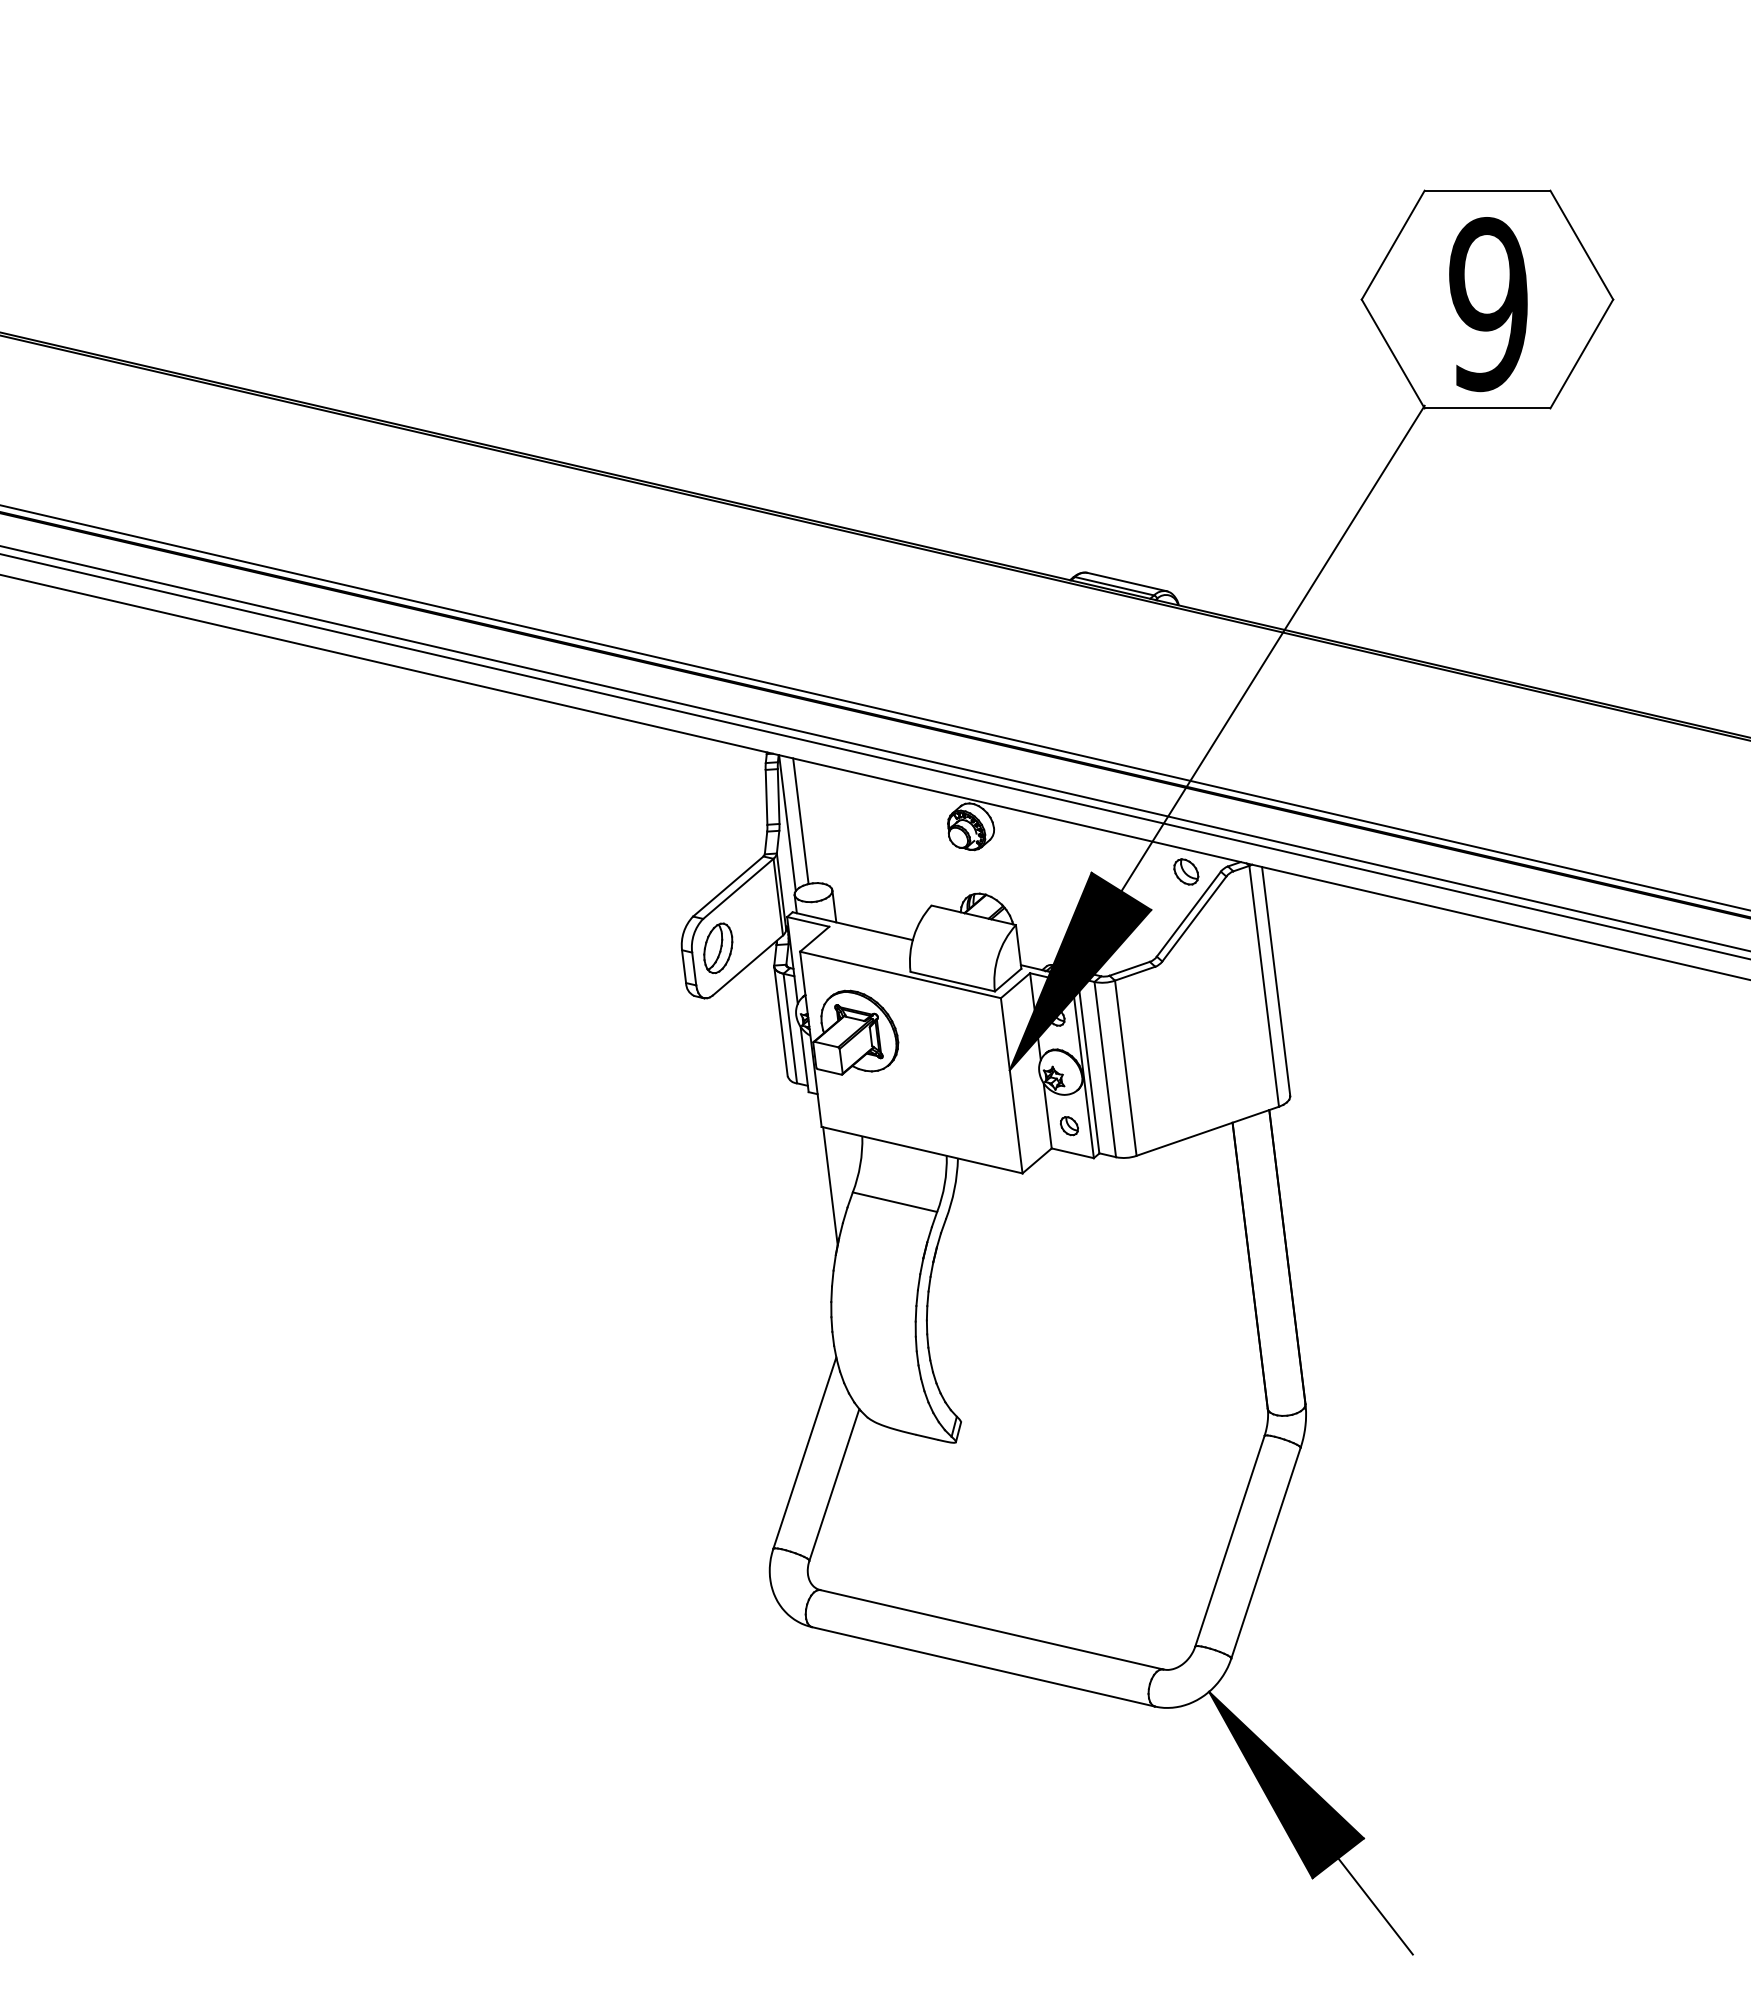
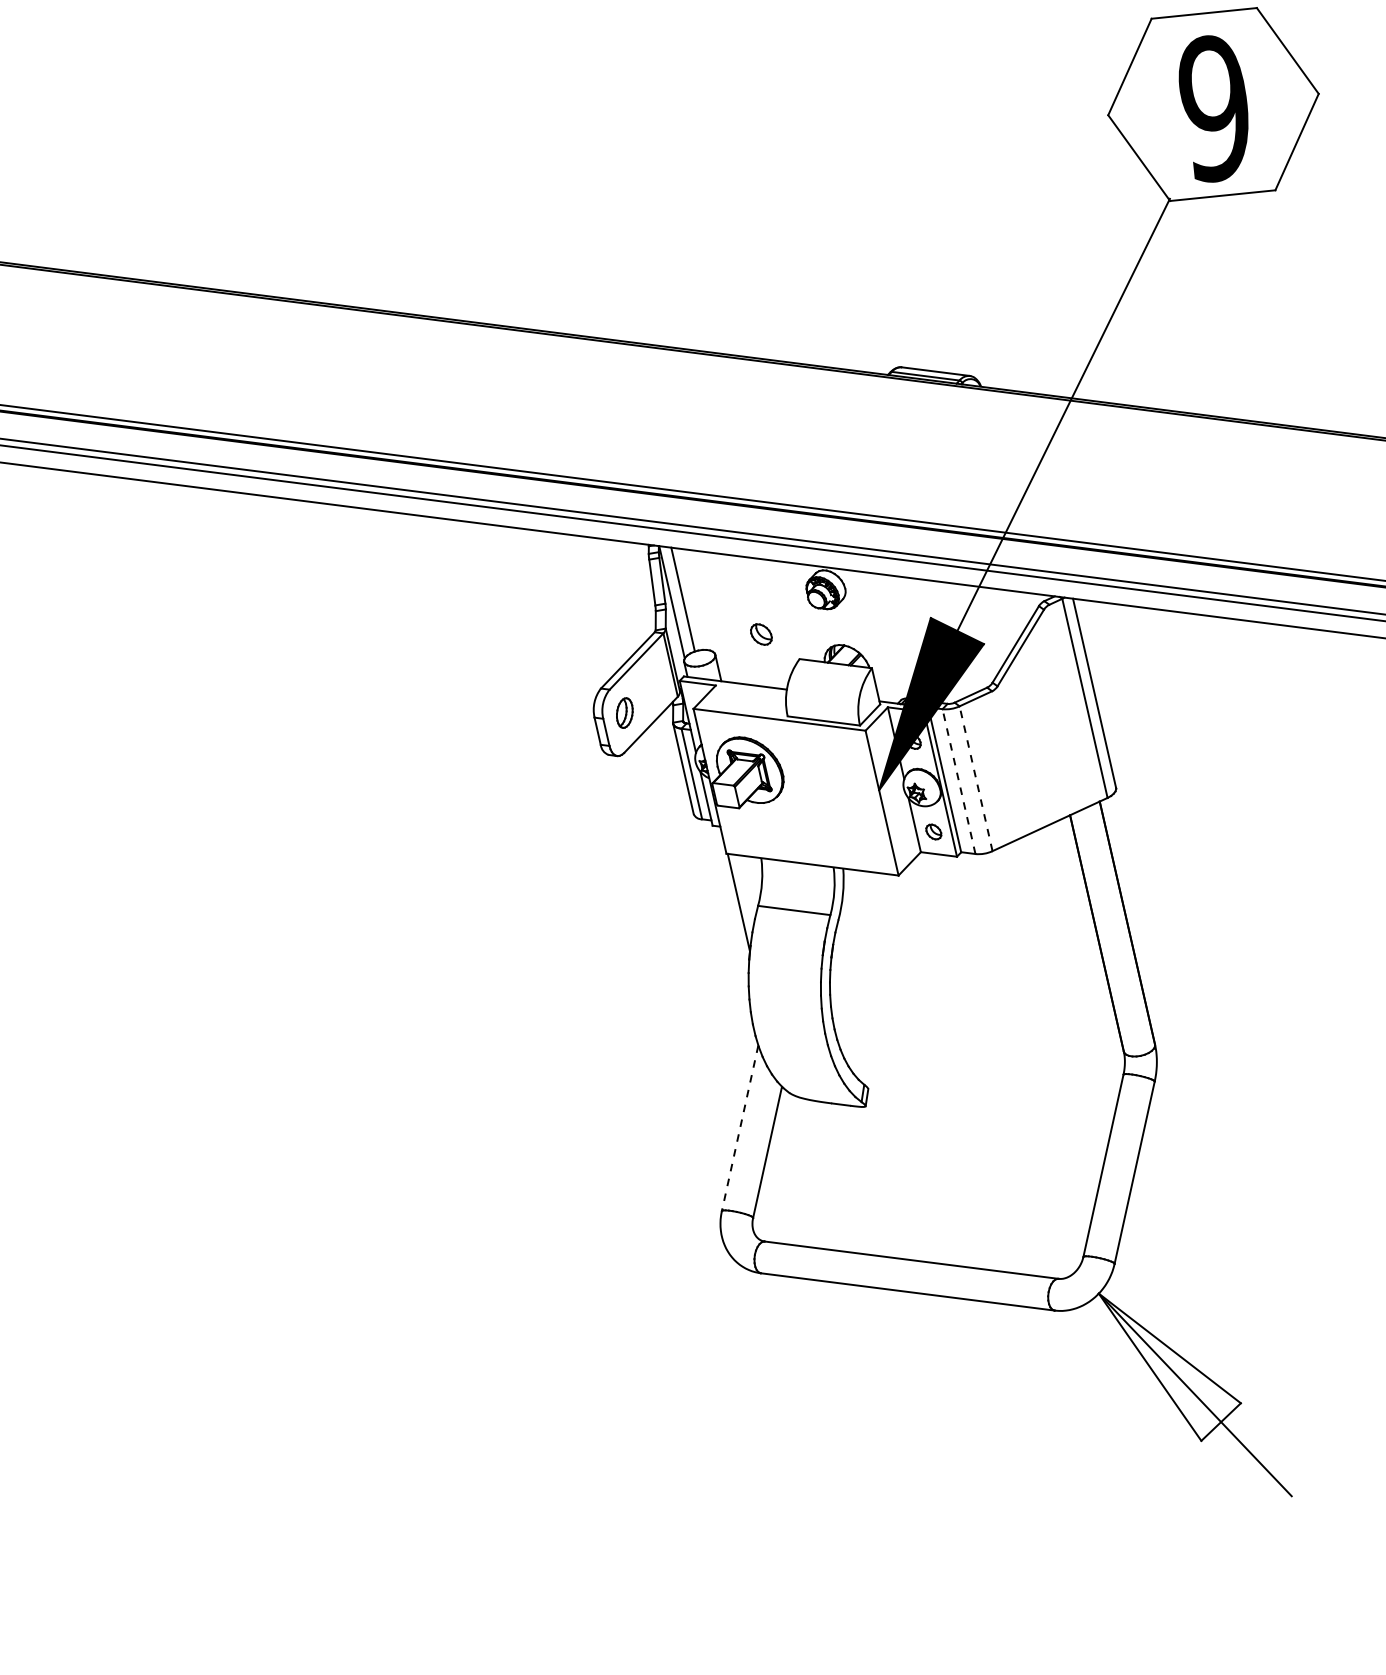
part: (1186, 871) -> (761, 634), moved
part: (718, 948) -> (624, 713), size x0.7
line: (1125, 1067) -> (975, 778), solid -> dashed
line: (1105, 1069) -> (959, 781), solid -> dashed
line: (804, 1453) -> (739, 1128), solid -> dashed
fill: (1286, 1784) -> (1171, 1364), removed

